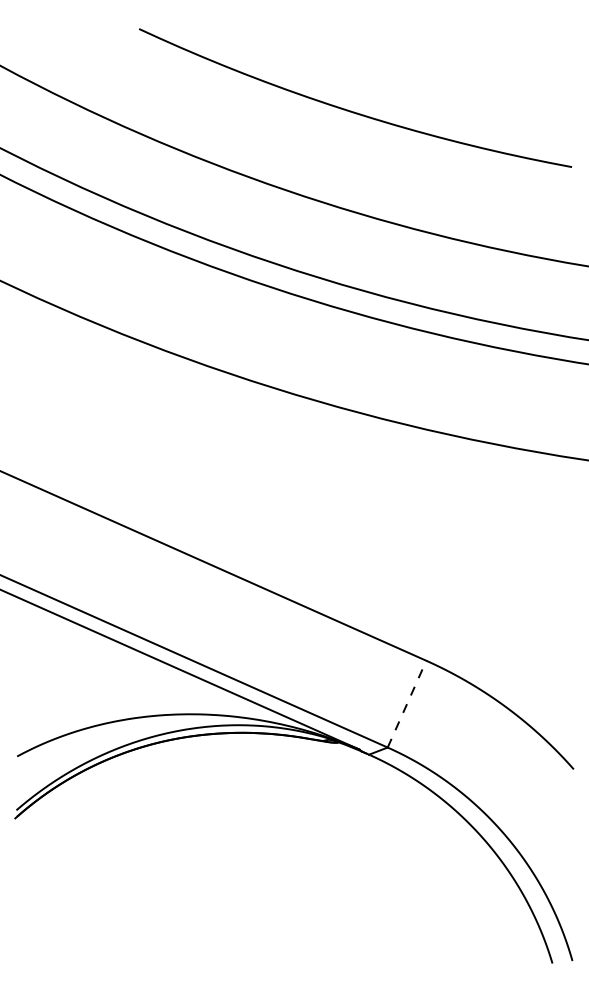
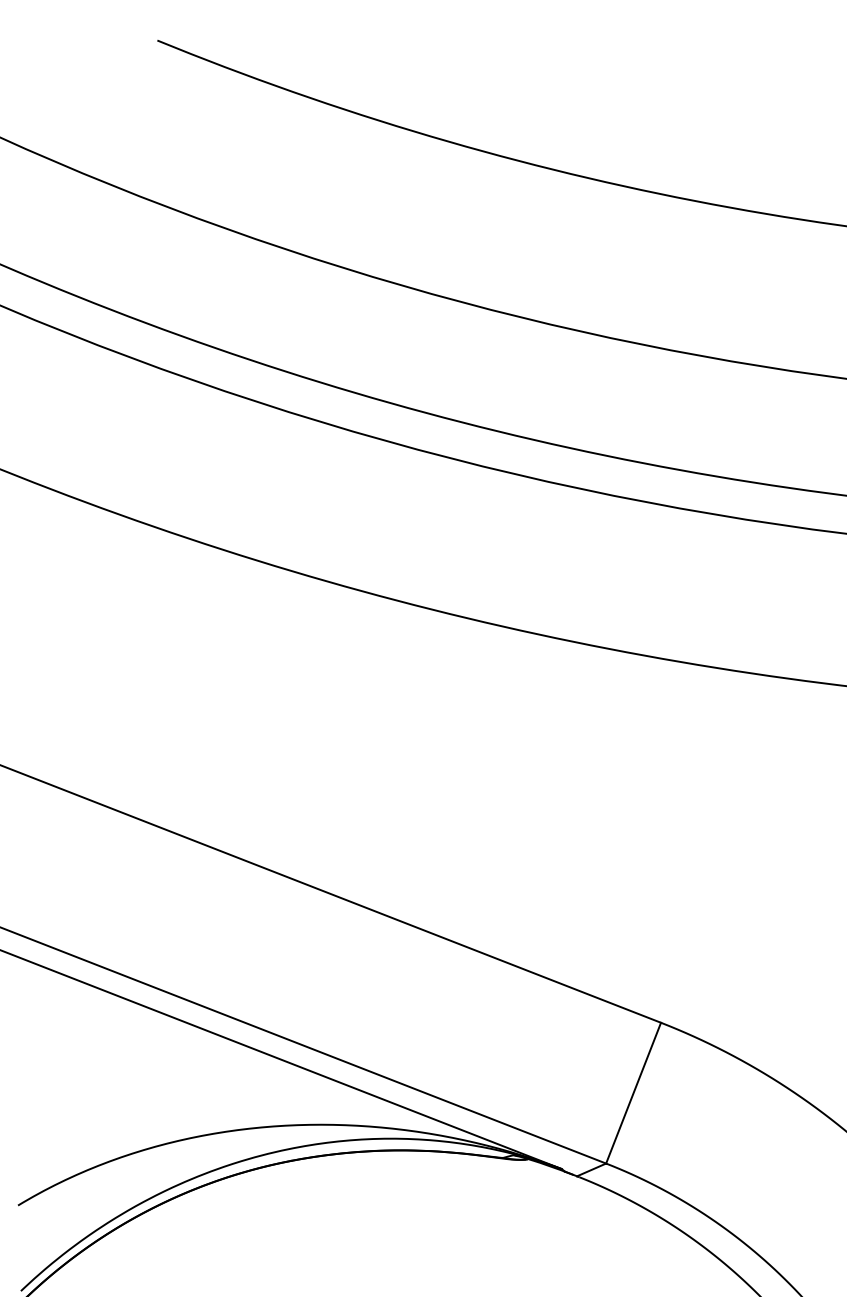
line: (407, 704) -> (634, 1093), dashed -> solid

